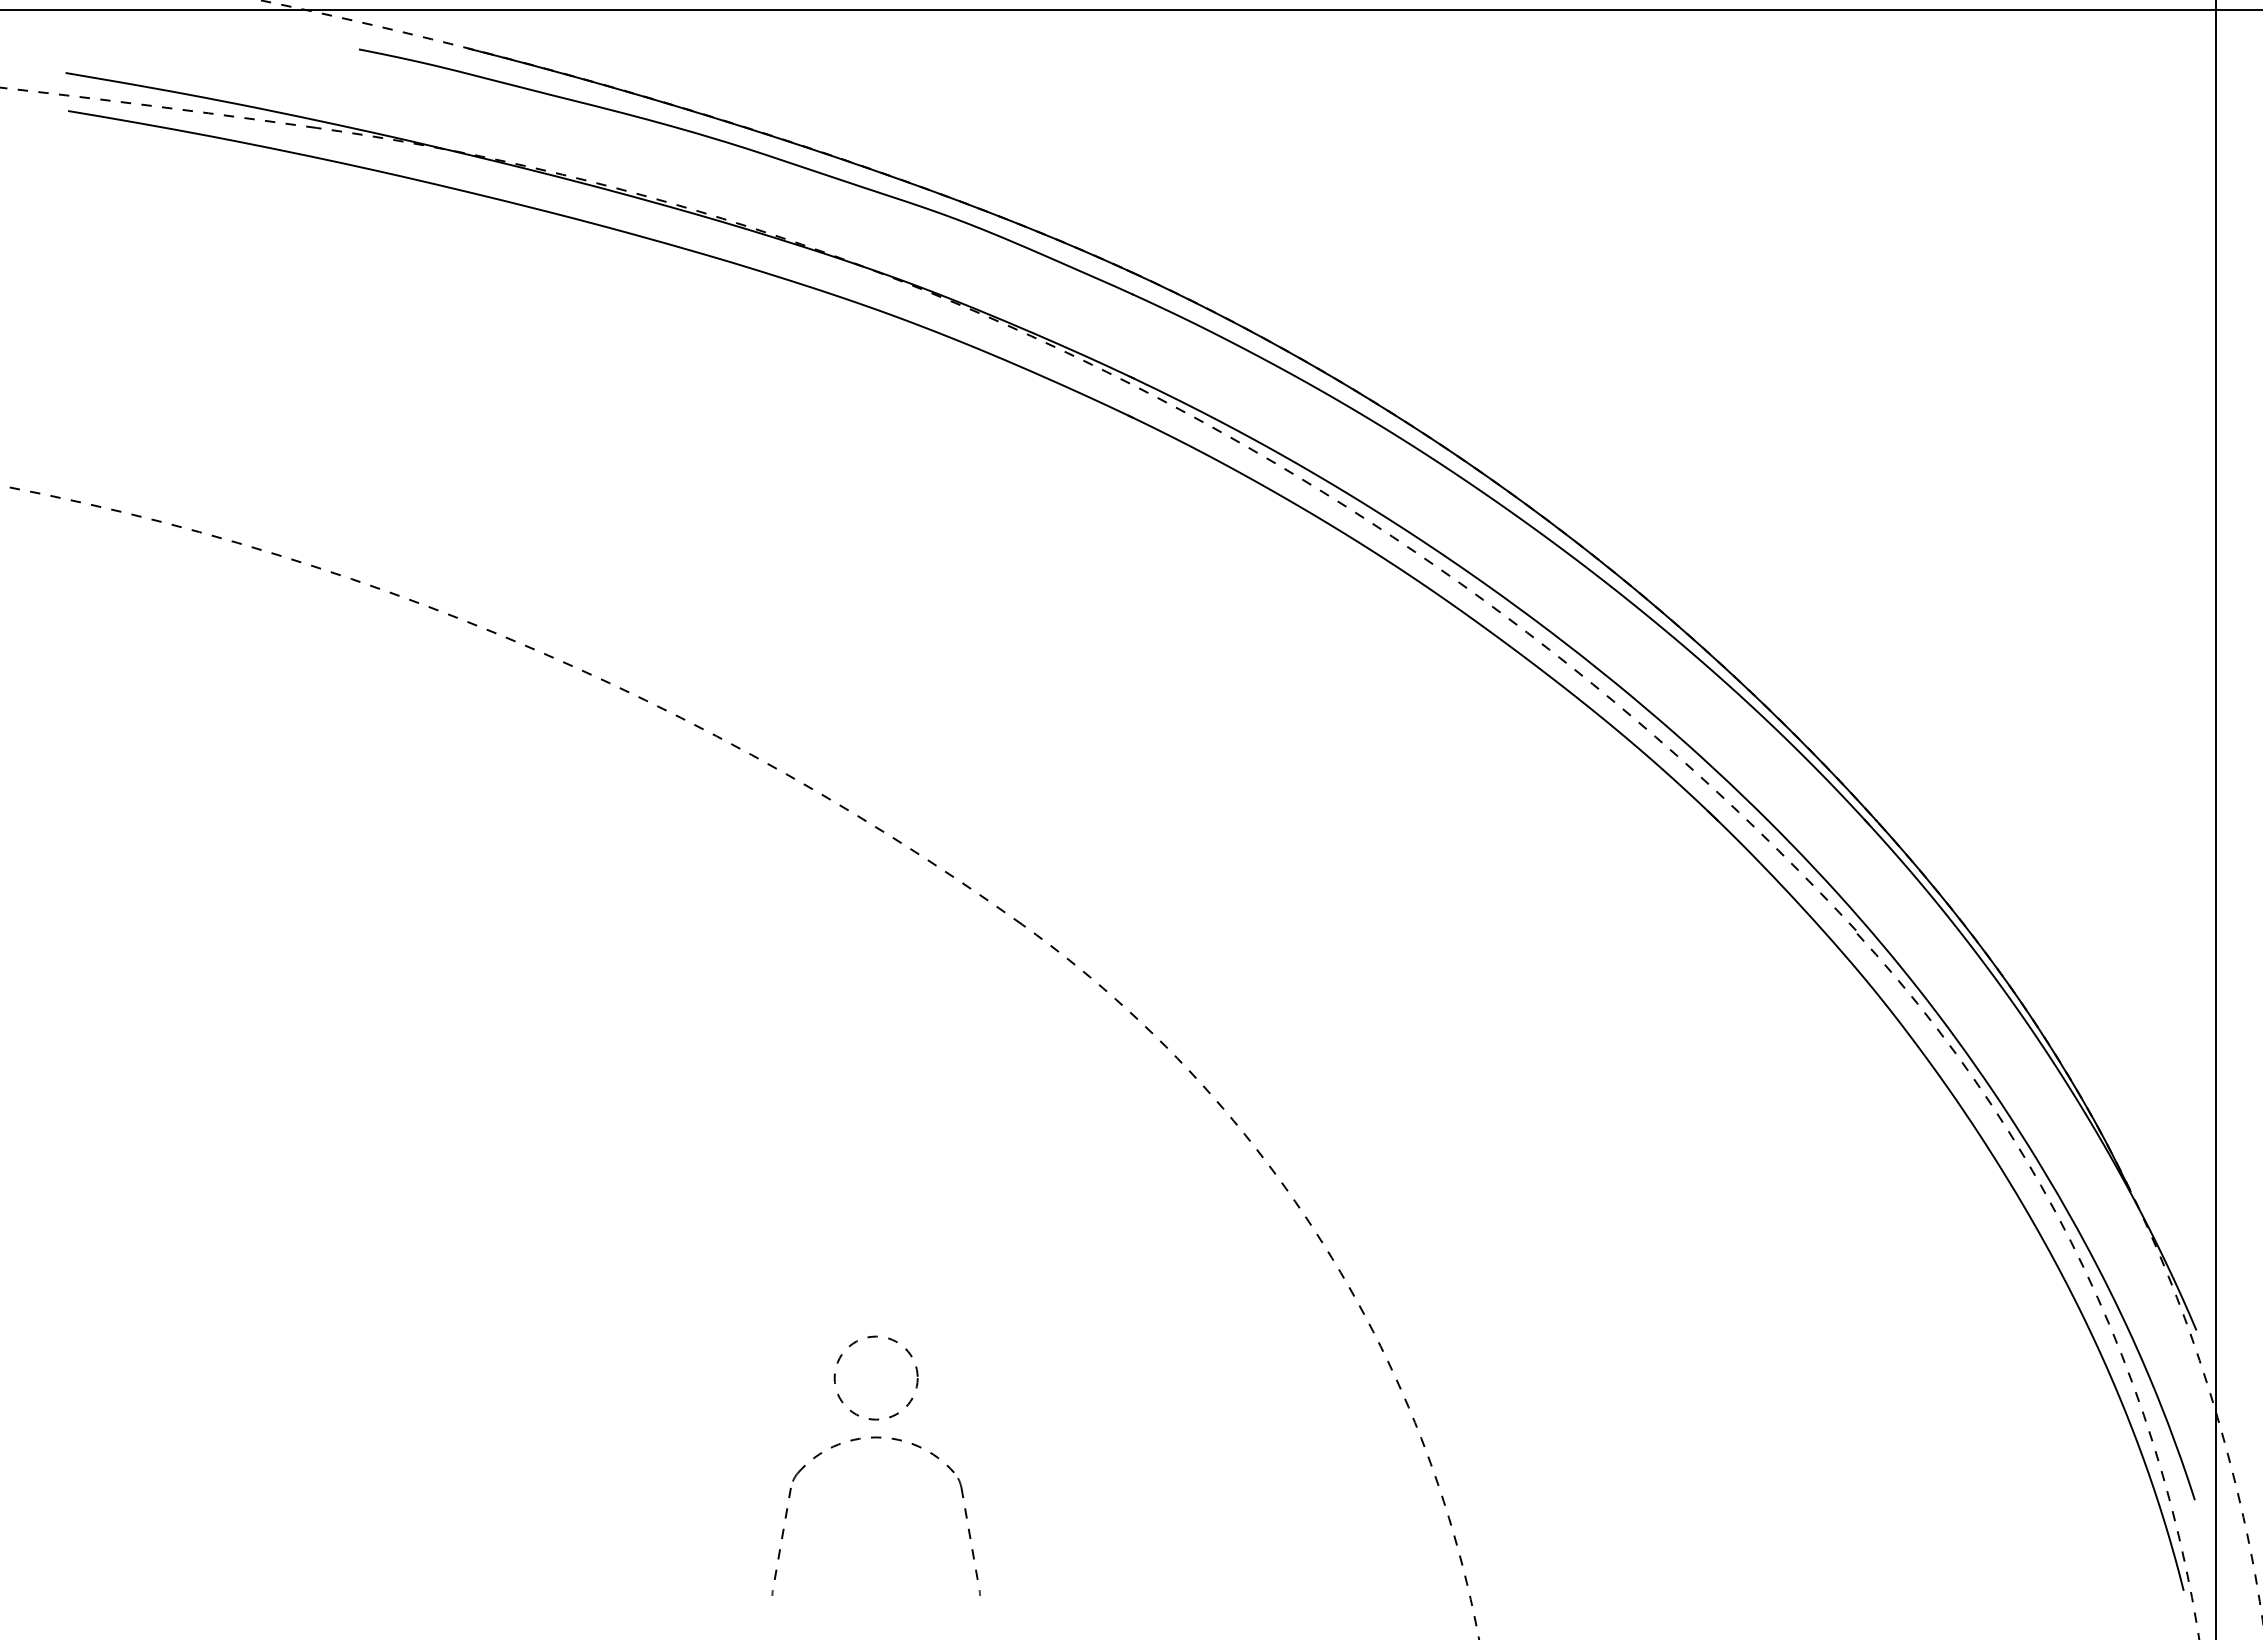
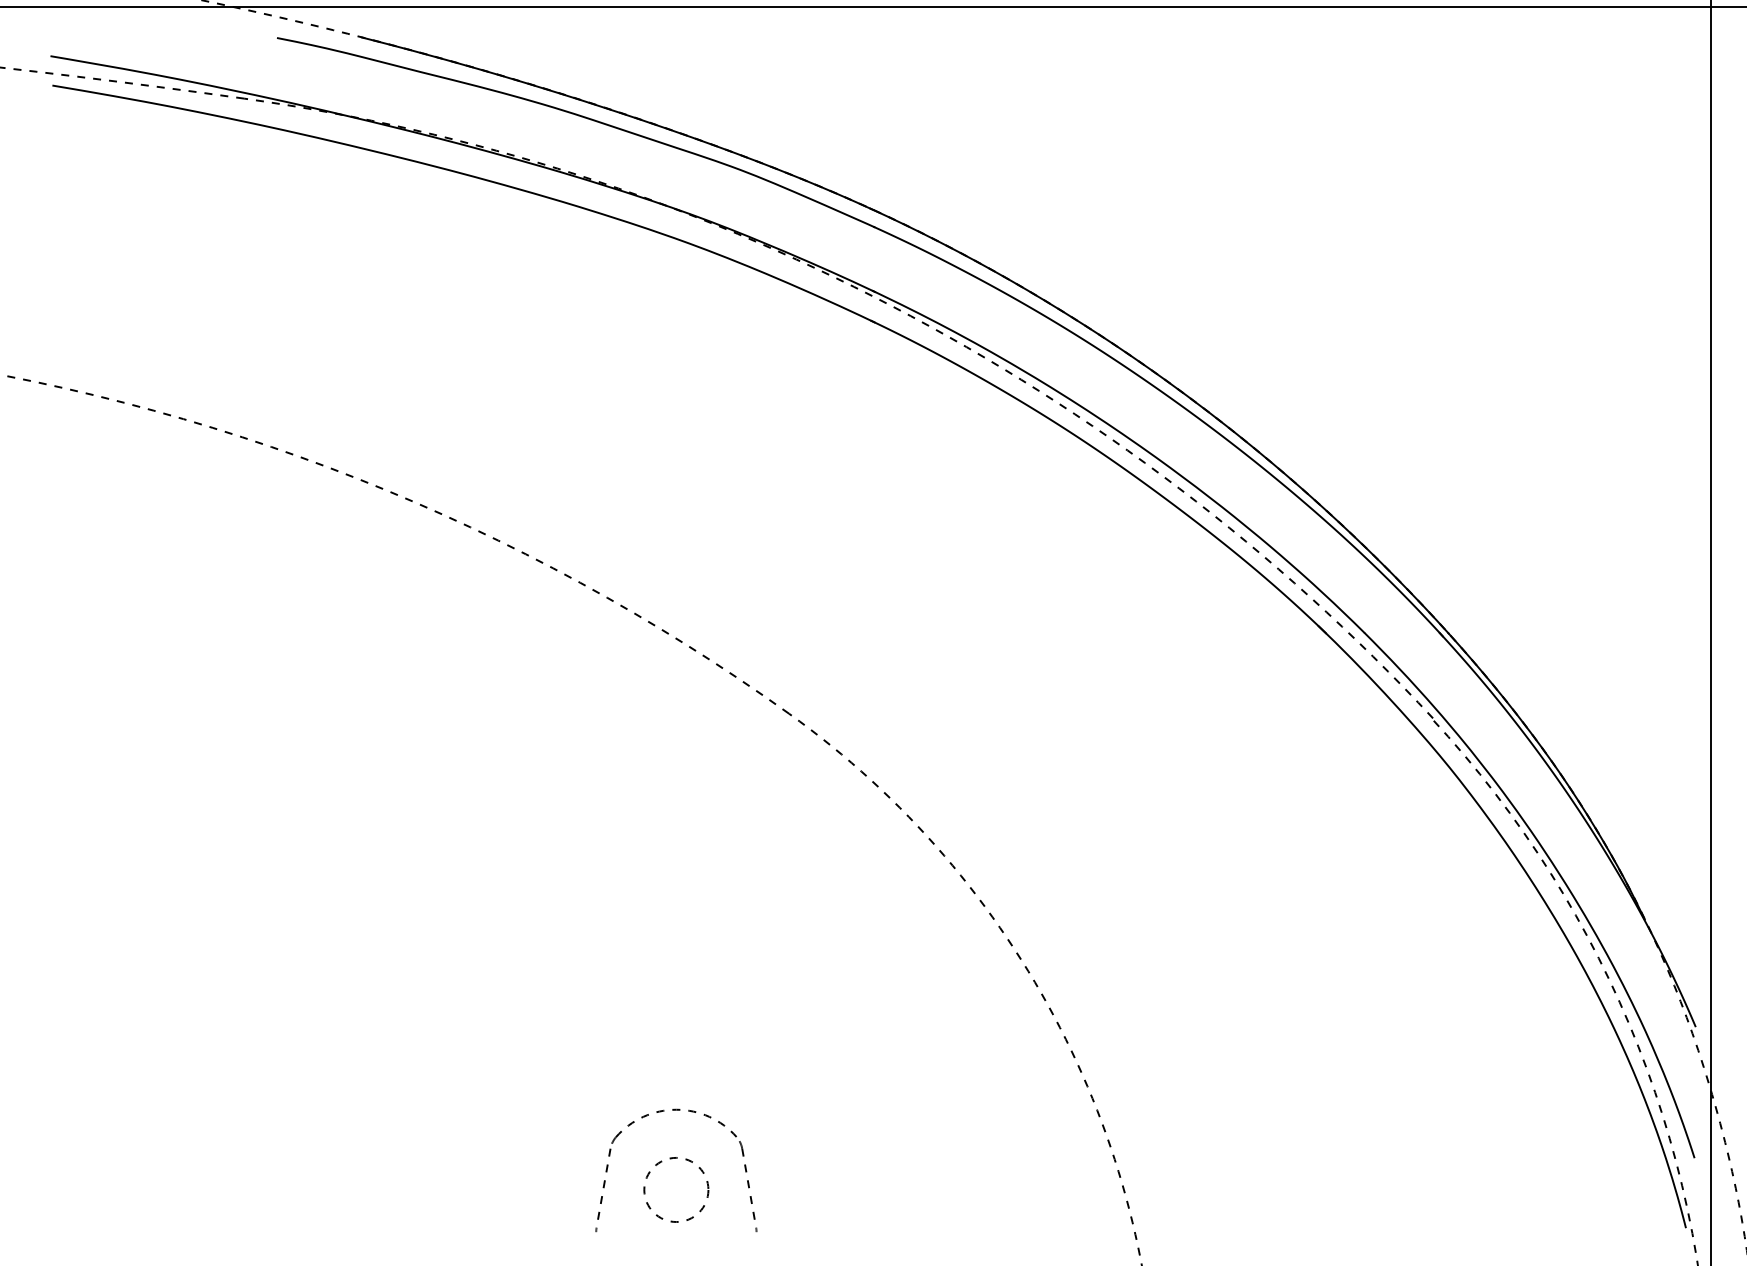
circle: (876, 1377) -> (676, 1189), moved

